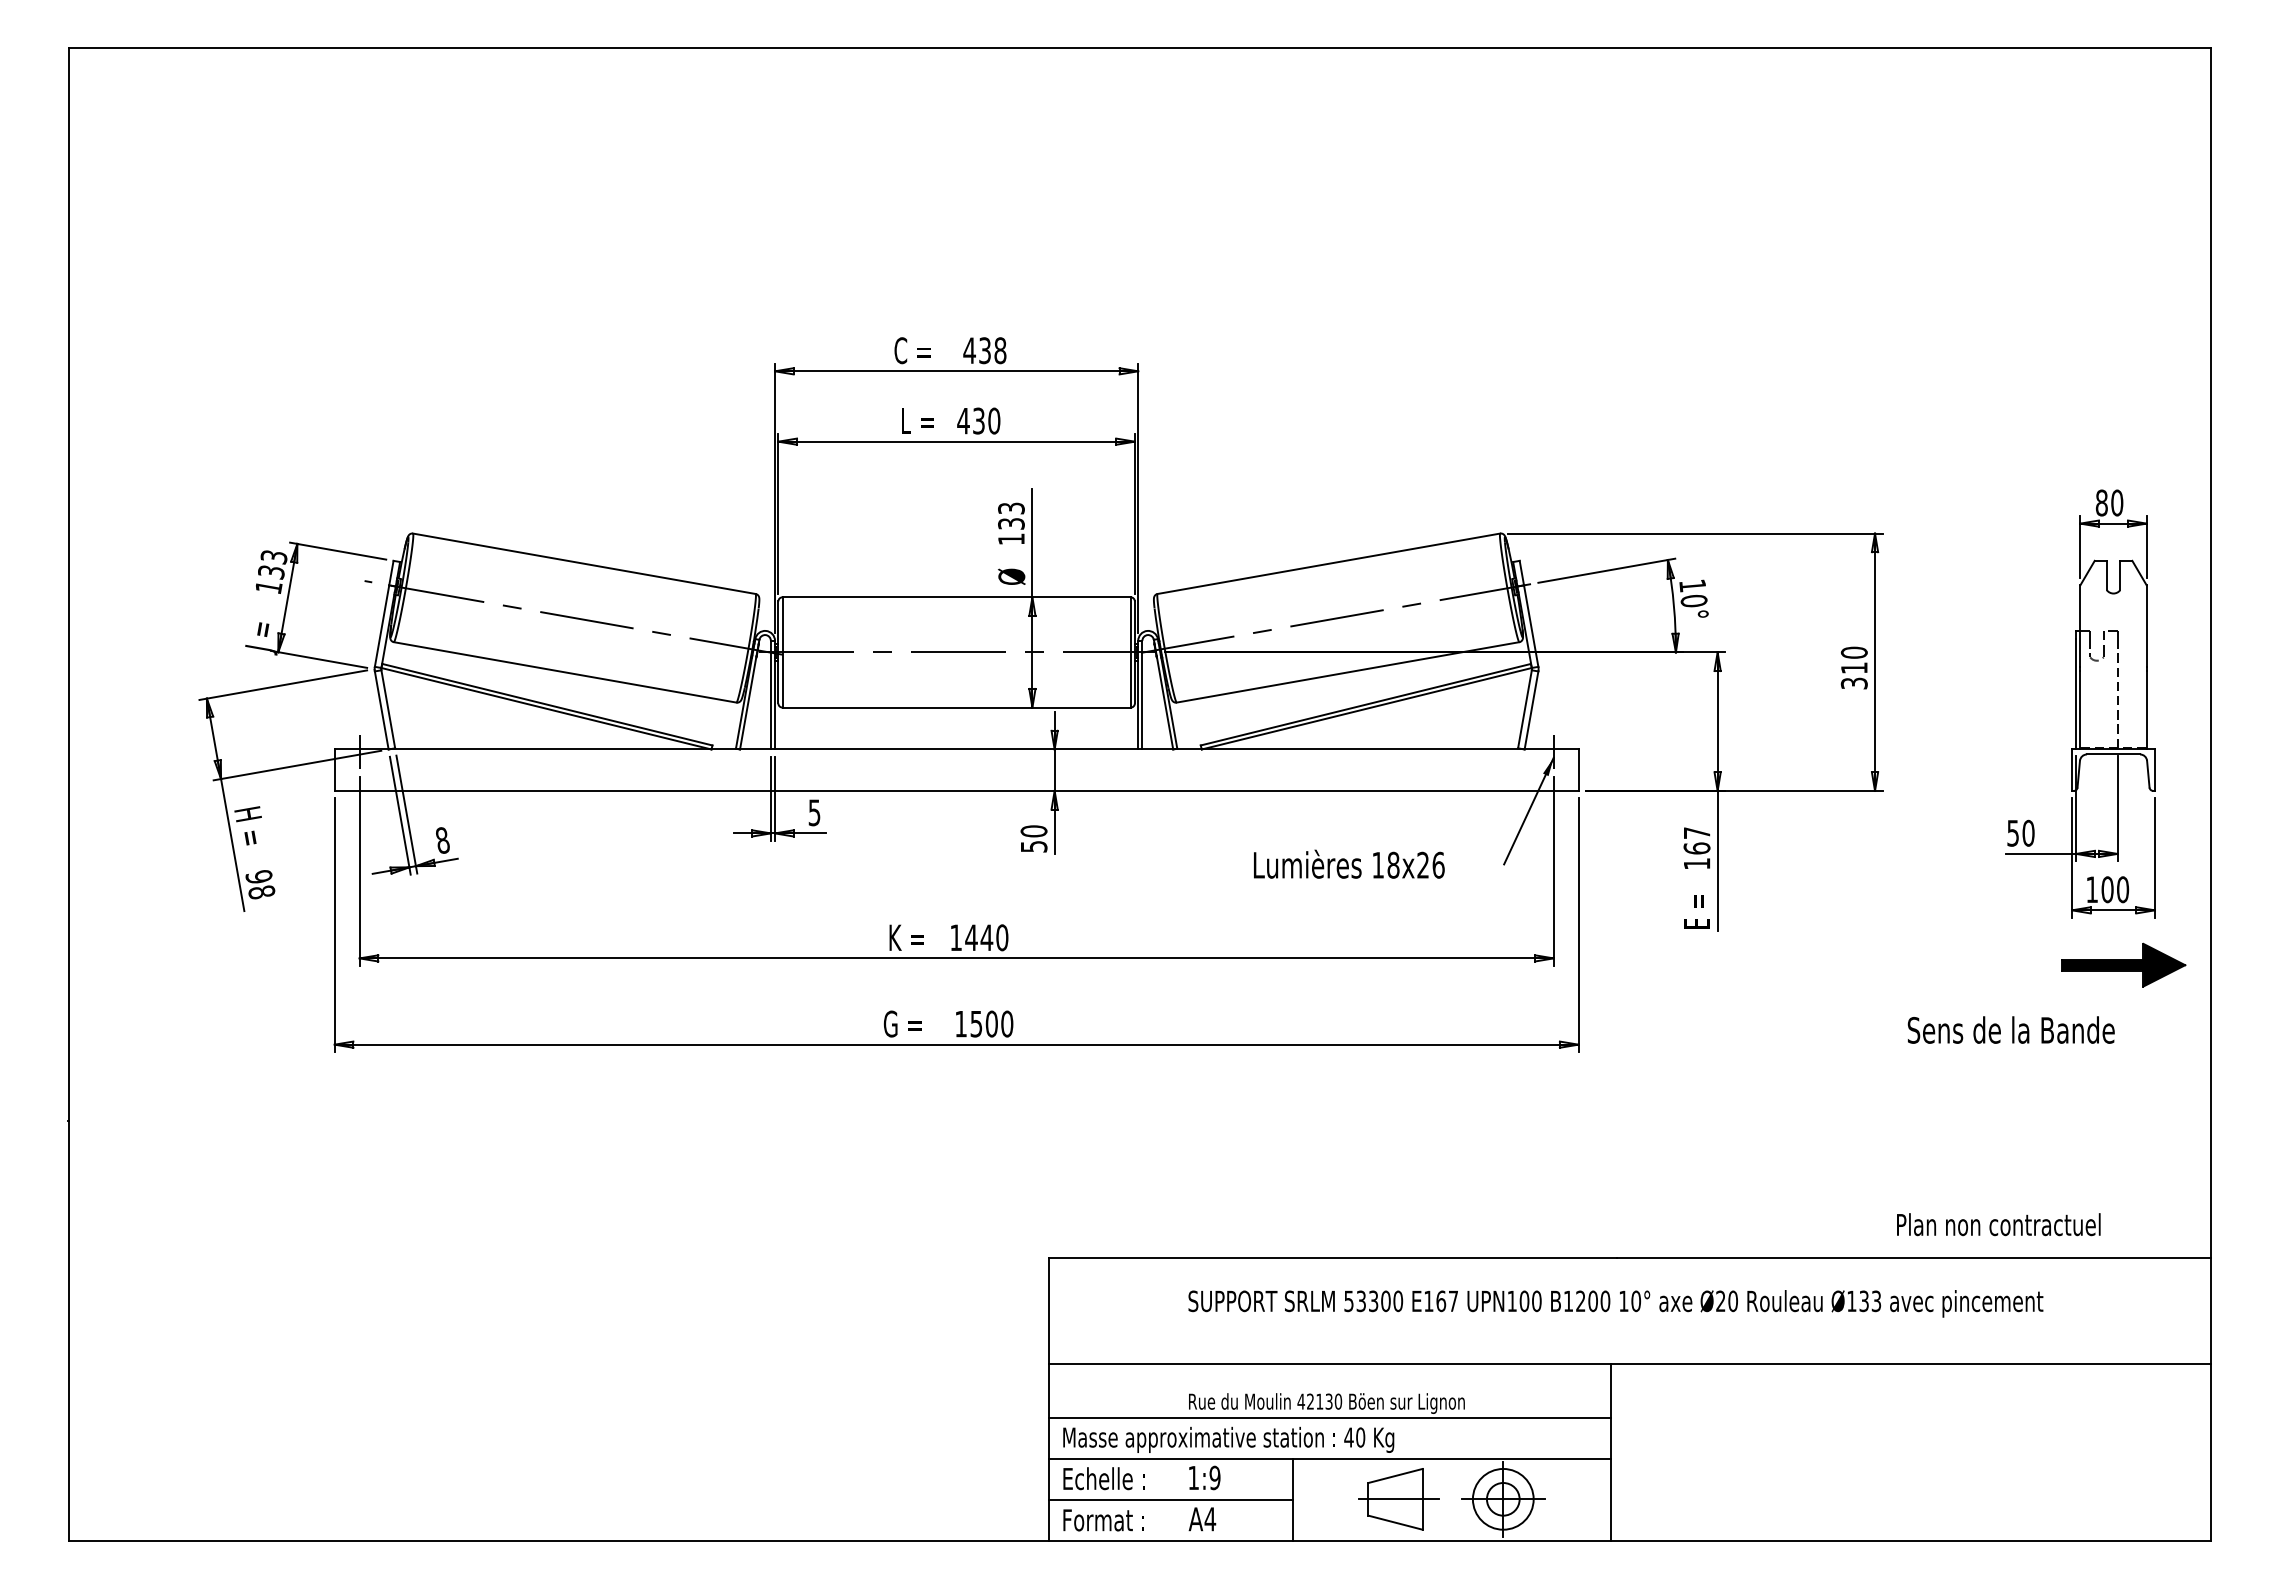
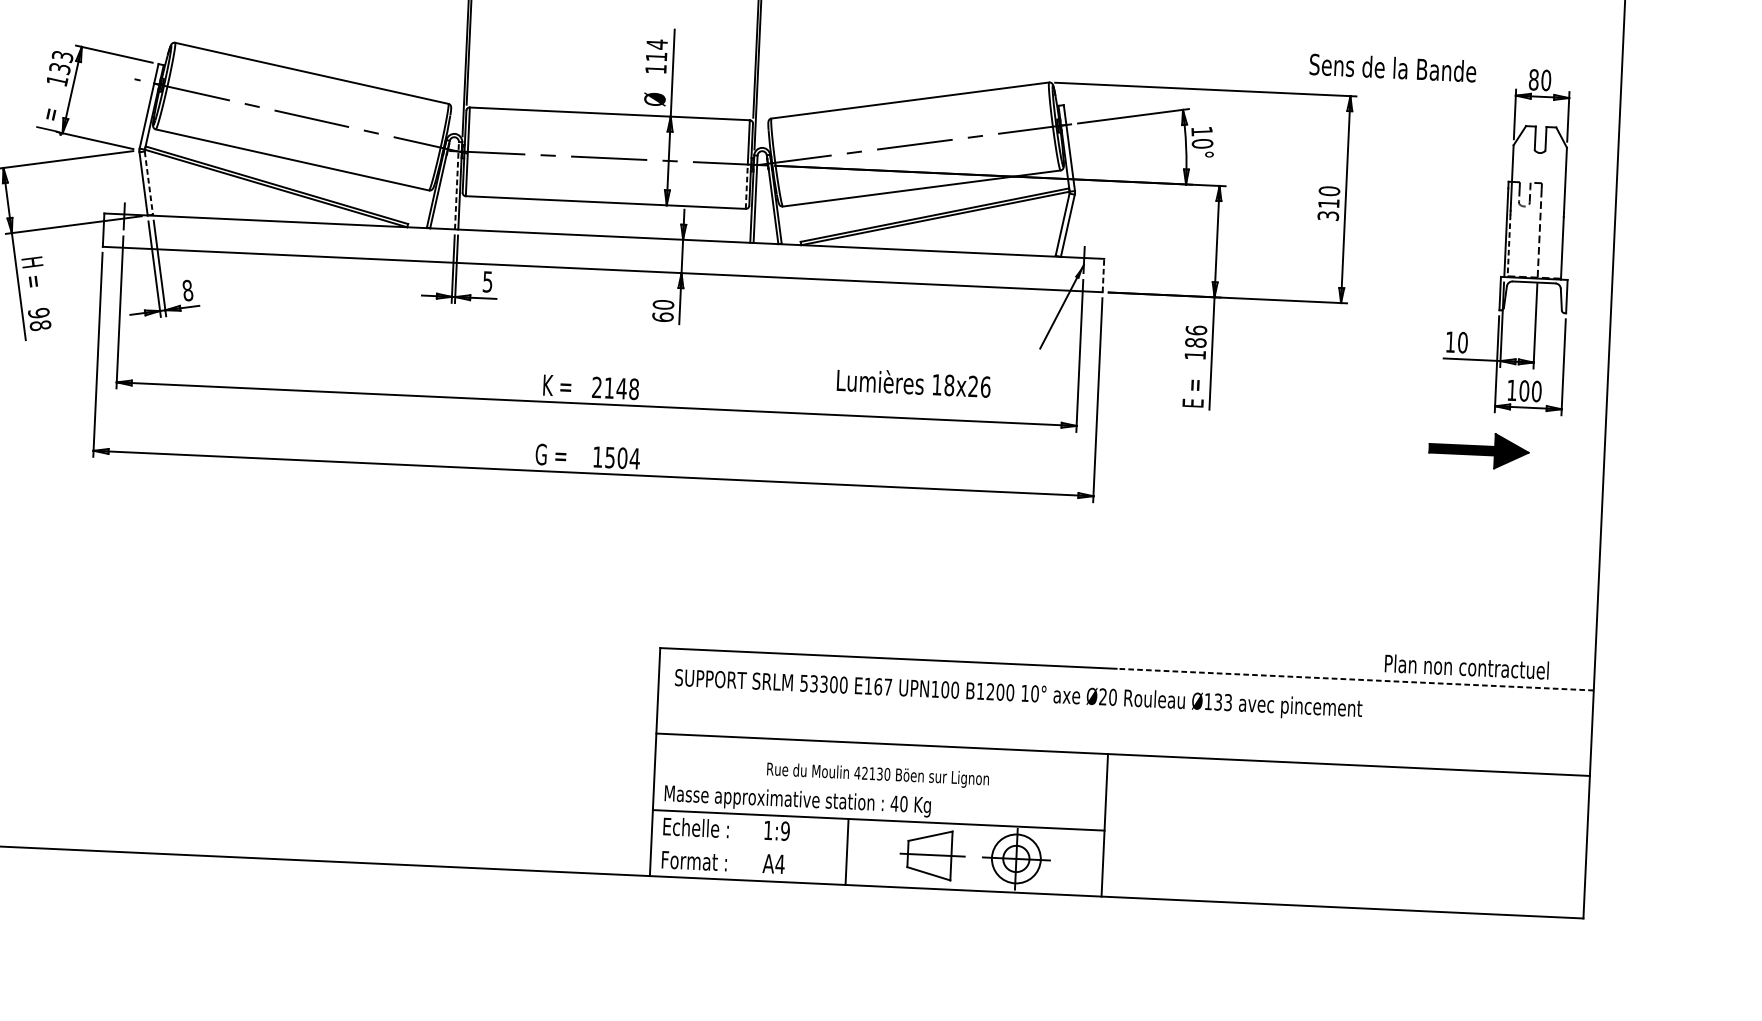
text: (1011, 515) -> (656, 50), 133 -> 114
line: (1130, 680) -> (746, 187), solid -> dashed
line: (770, 694) -> (456, 185), solid -> dashed
line: (388, 709) -> (149, 183), solid -> dashed
line: (2080, 710) -> (1509, 245), solid -> dashed
line: (1578, 770) -> (1103, 275), solid -> dashed
text: (2012, 833) -> (1450, 342), 50 -> 10
text: (1696, 840) -> (1195, 336), 167 -> 186
text: (1033, 846) -> (662, 317), 50 -> 60
text: (1349, 863) -> (914, 382), moved
text: (979, 937) -> (615, 388), 1440 -> 2148
part: (2123, 964) -> (1478, 449), moved
text: (1006, 1023) -> (634, 458), 1500 -> 1504
text: (2010, 1029) -> (1392, 67), moved
text: (1998, 1224) -> (1466, 666), moved
line: (1913, 1257) -> (1354, 679), solid -> dashed
text: (1615, 1303) -> (1018, 694), moved
line: (1330, 1418) -> (880, 787), removed
line: (1170, 1500) -> (748, 847), removed

